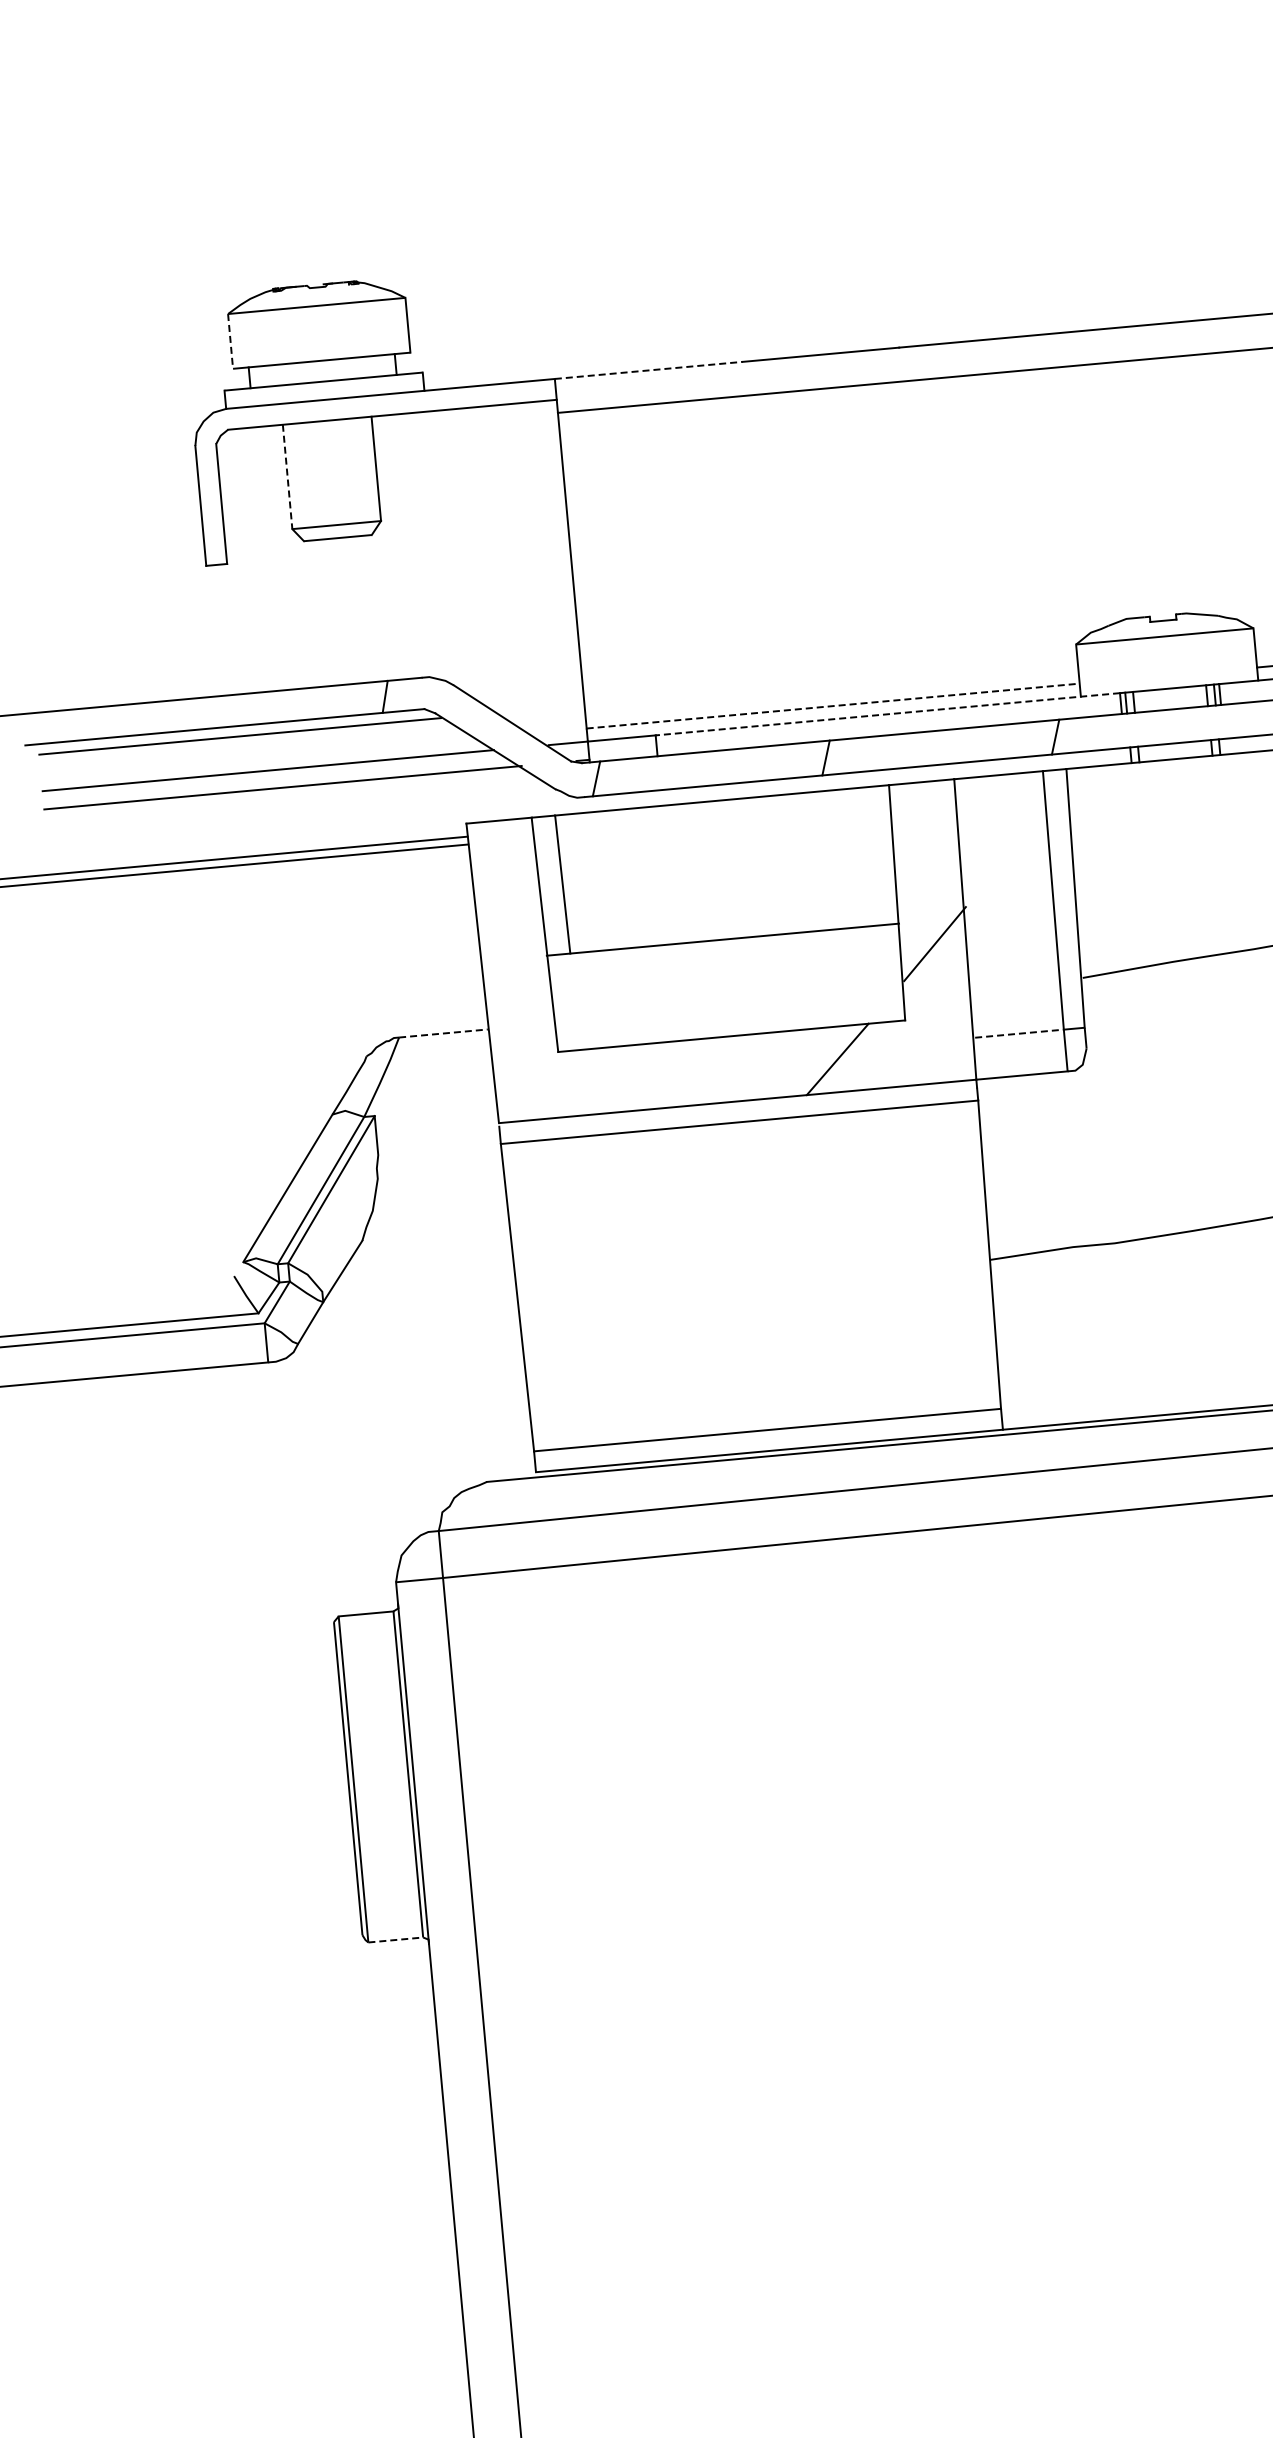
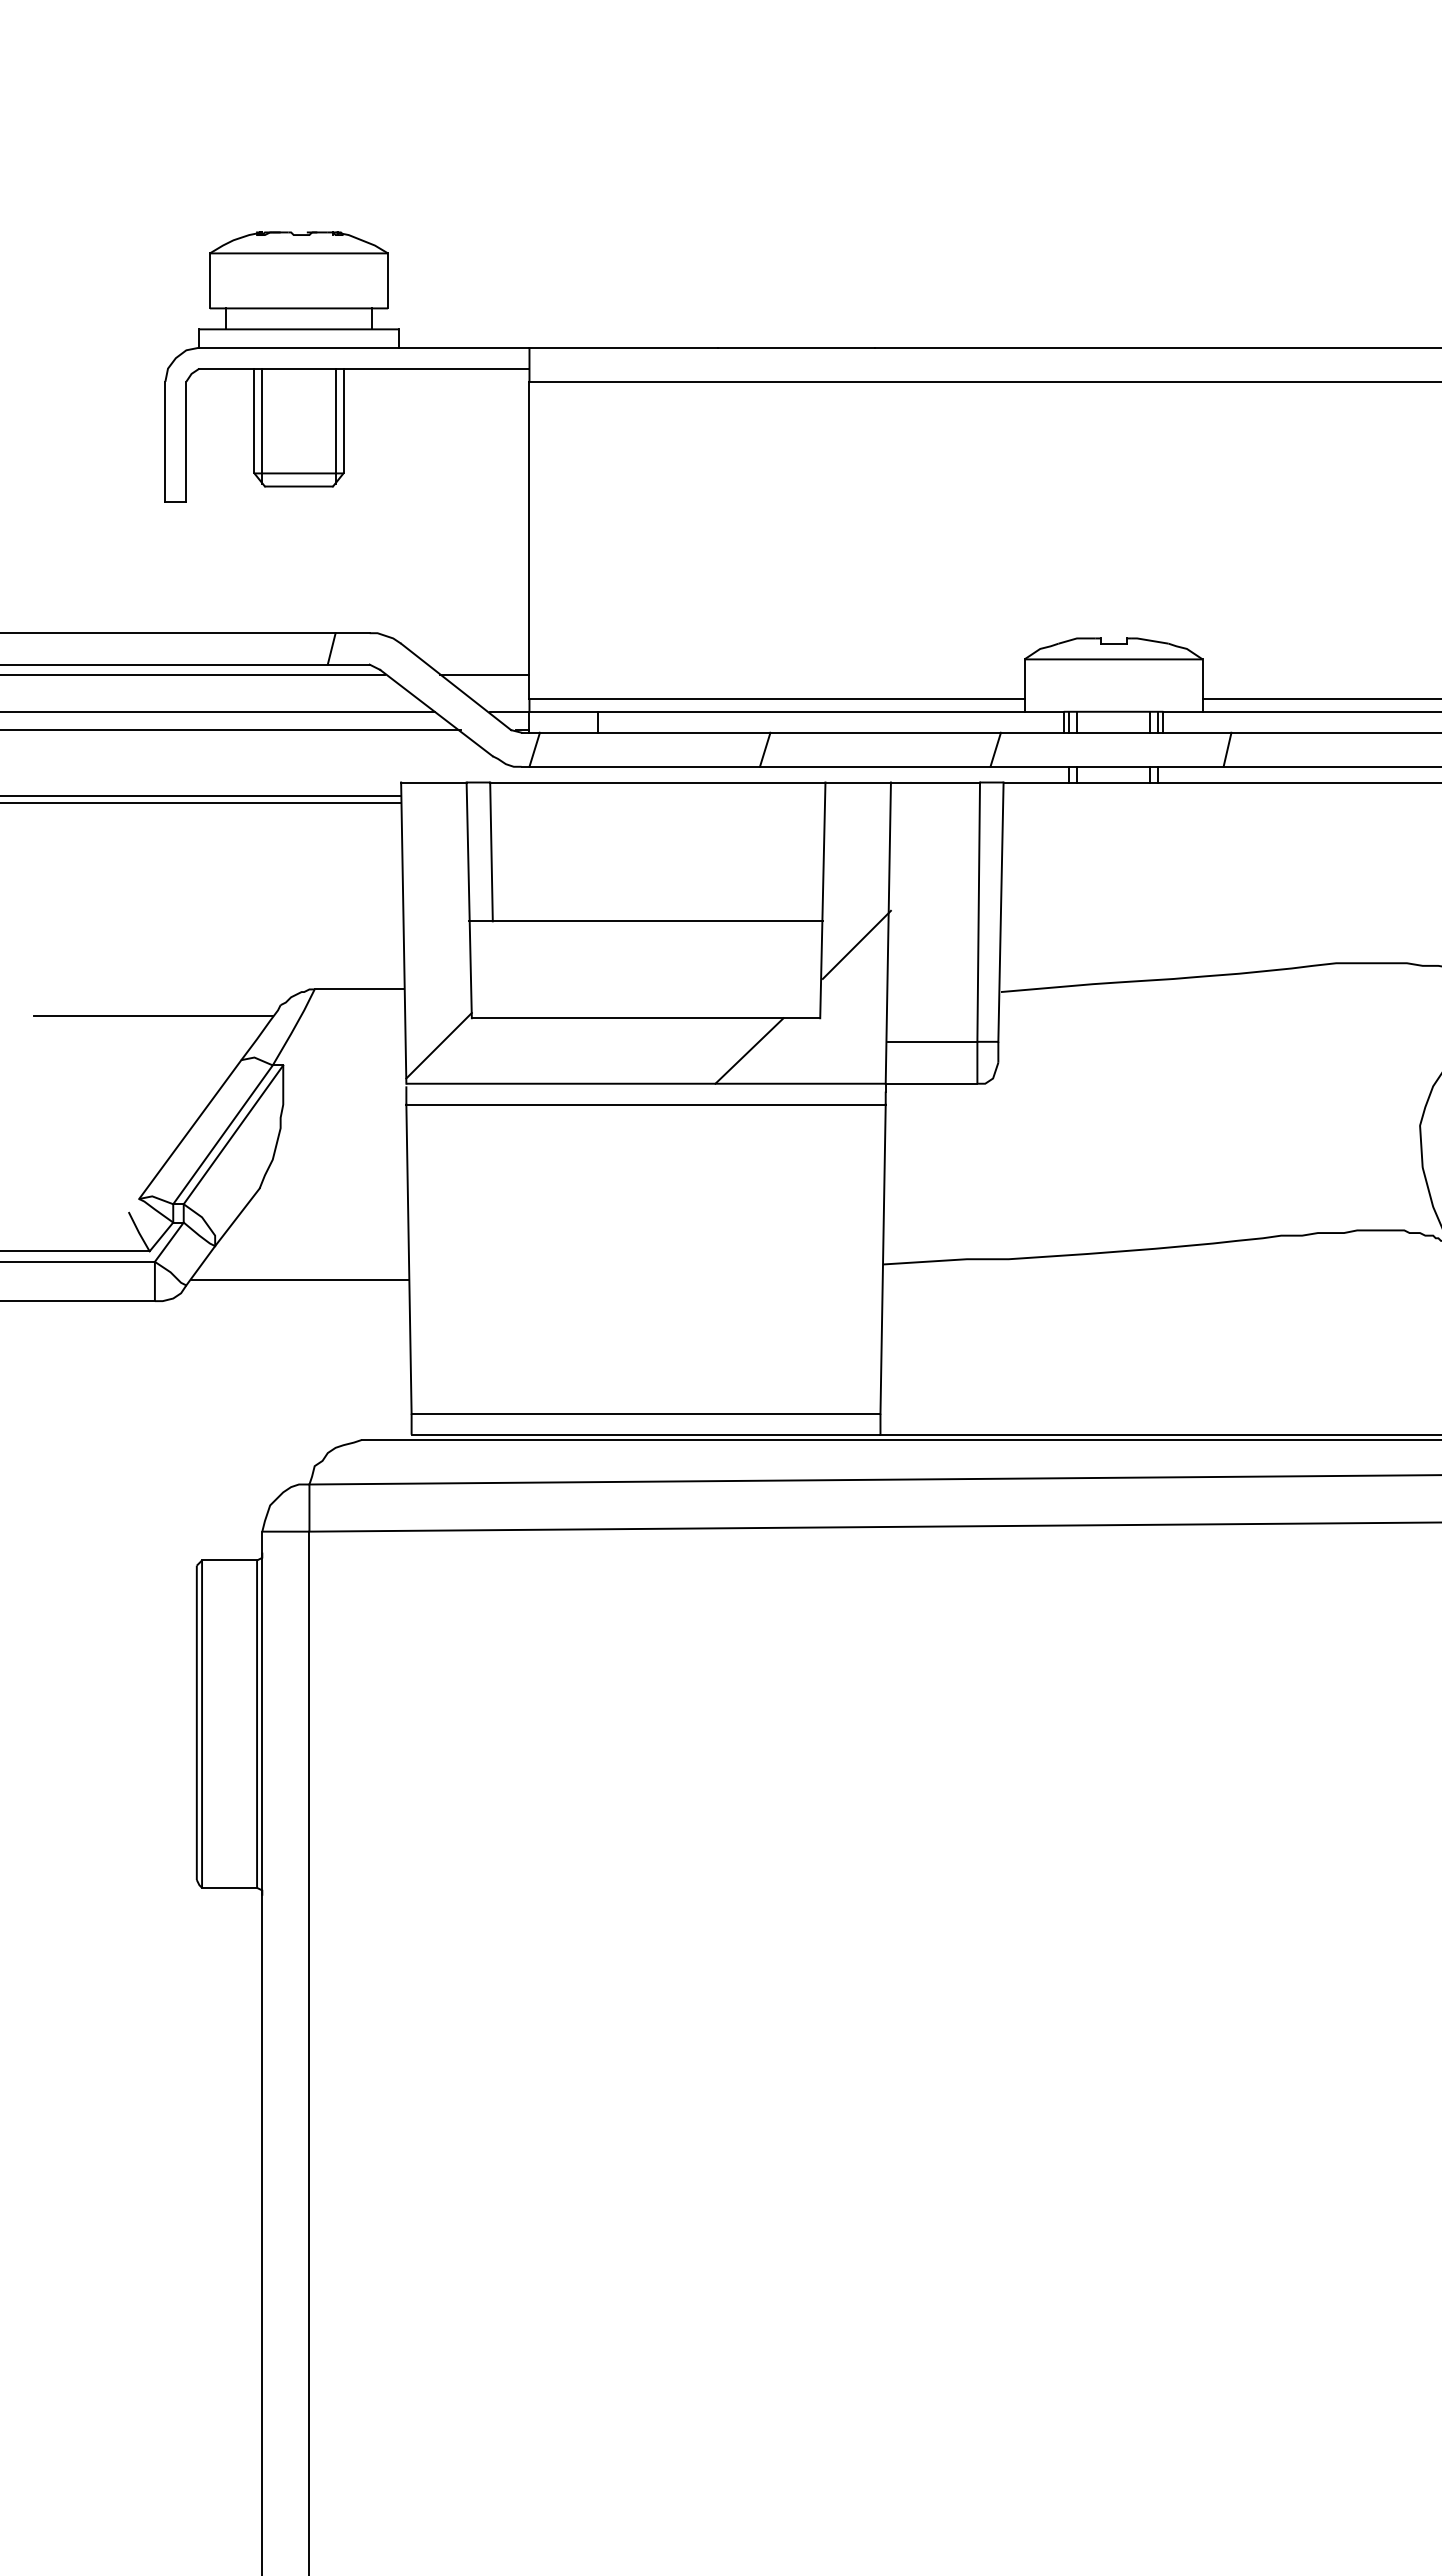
line: (230, 341) -> (209, 280), dashed -> solid
line: (649, 370) -> (624, 347), dashed -> solid
line: (368, 474) -> (335, 425), added
line: (287, 477) -> (254, 421), dashed -> solid
line: (296, 480) -> (262, 425), added
line: (833, 705) -> (777, 698), dashed -> solid
line: (539, 709) -> (484, 675), added
line: (887, 714) -> (830, 711), dashed -> solid
line: (443, 1033) -> (359, 989), dashed -> solid
line: (1019, 1033) -> (932, 1041), dashed -> solid
line: (240, 1078) -> (153, 1015), added
line: (527, 1082) -> (438, 1045), added
line: (410, 1328) -> (299, 1280), added
line: (395, 1939) -> (229, 1887), dashed -> solid

